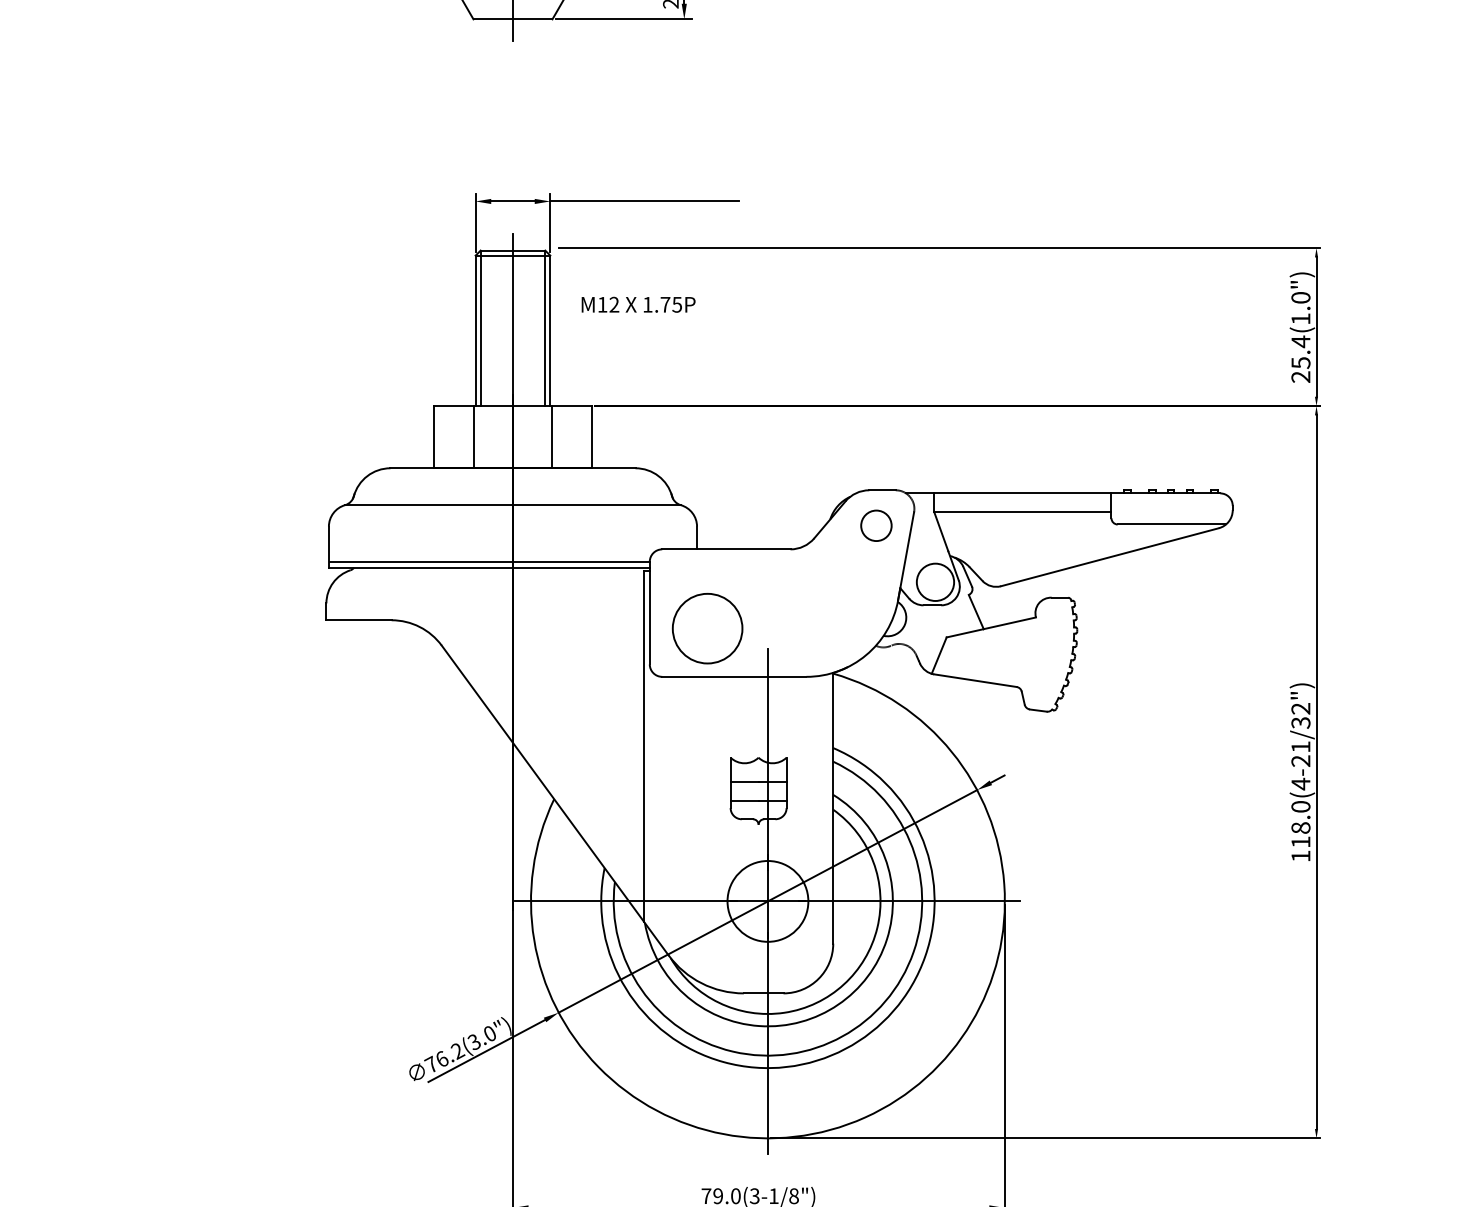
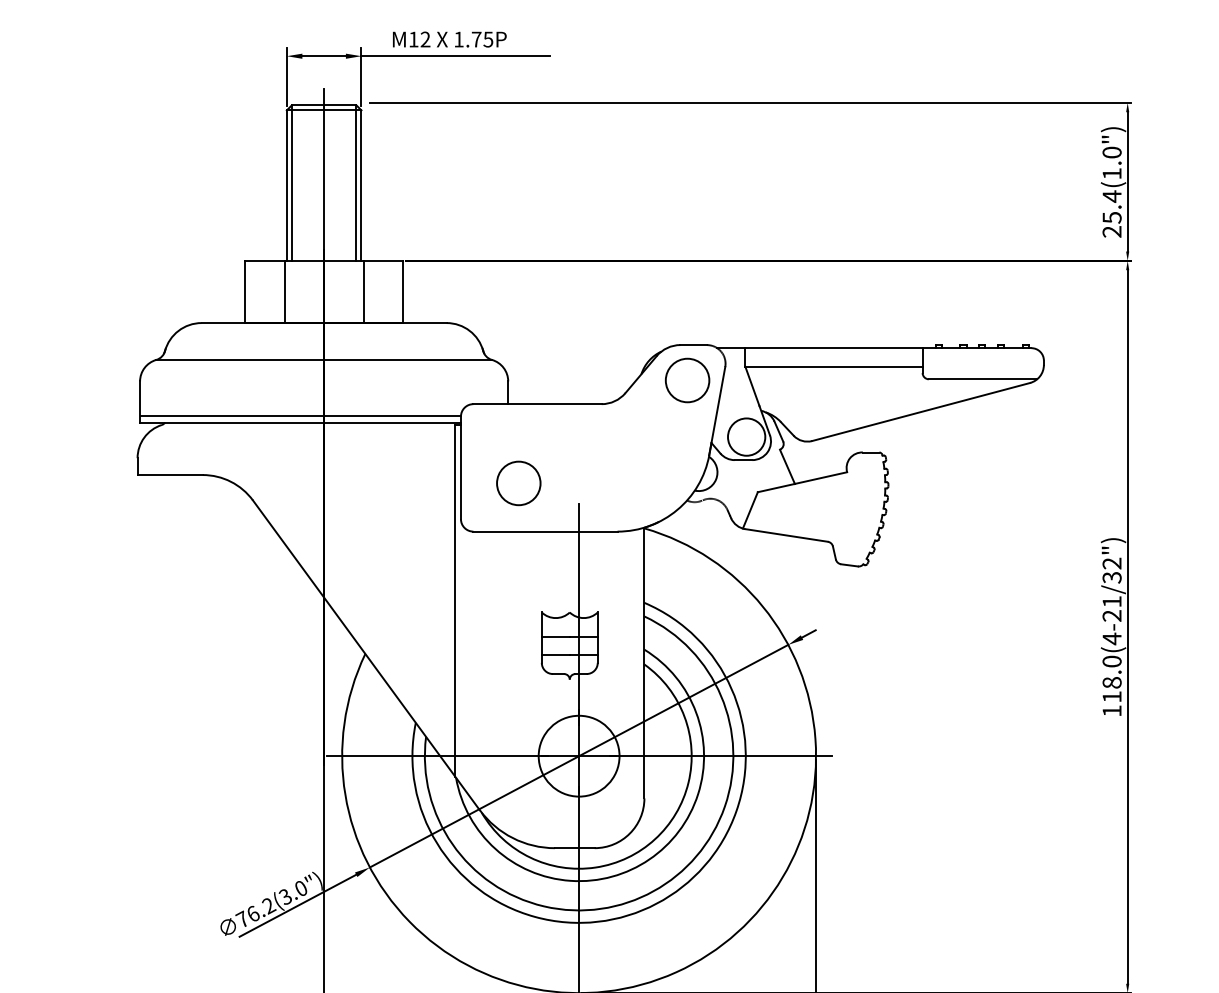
text: (638, 304) -> (449, 39), moved
circle: (876, 525) -> (687, 380), size x1.43
circle: (707, 628) -> (518, 483), size x0.62

